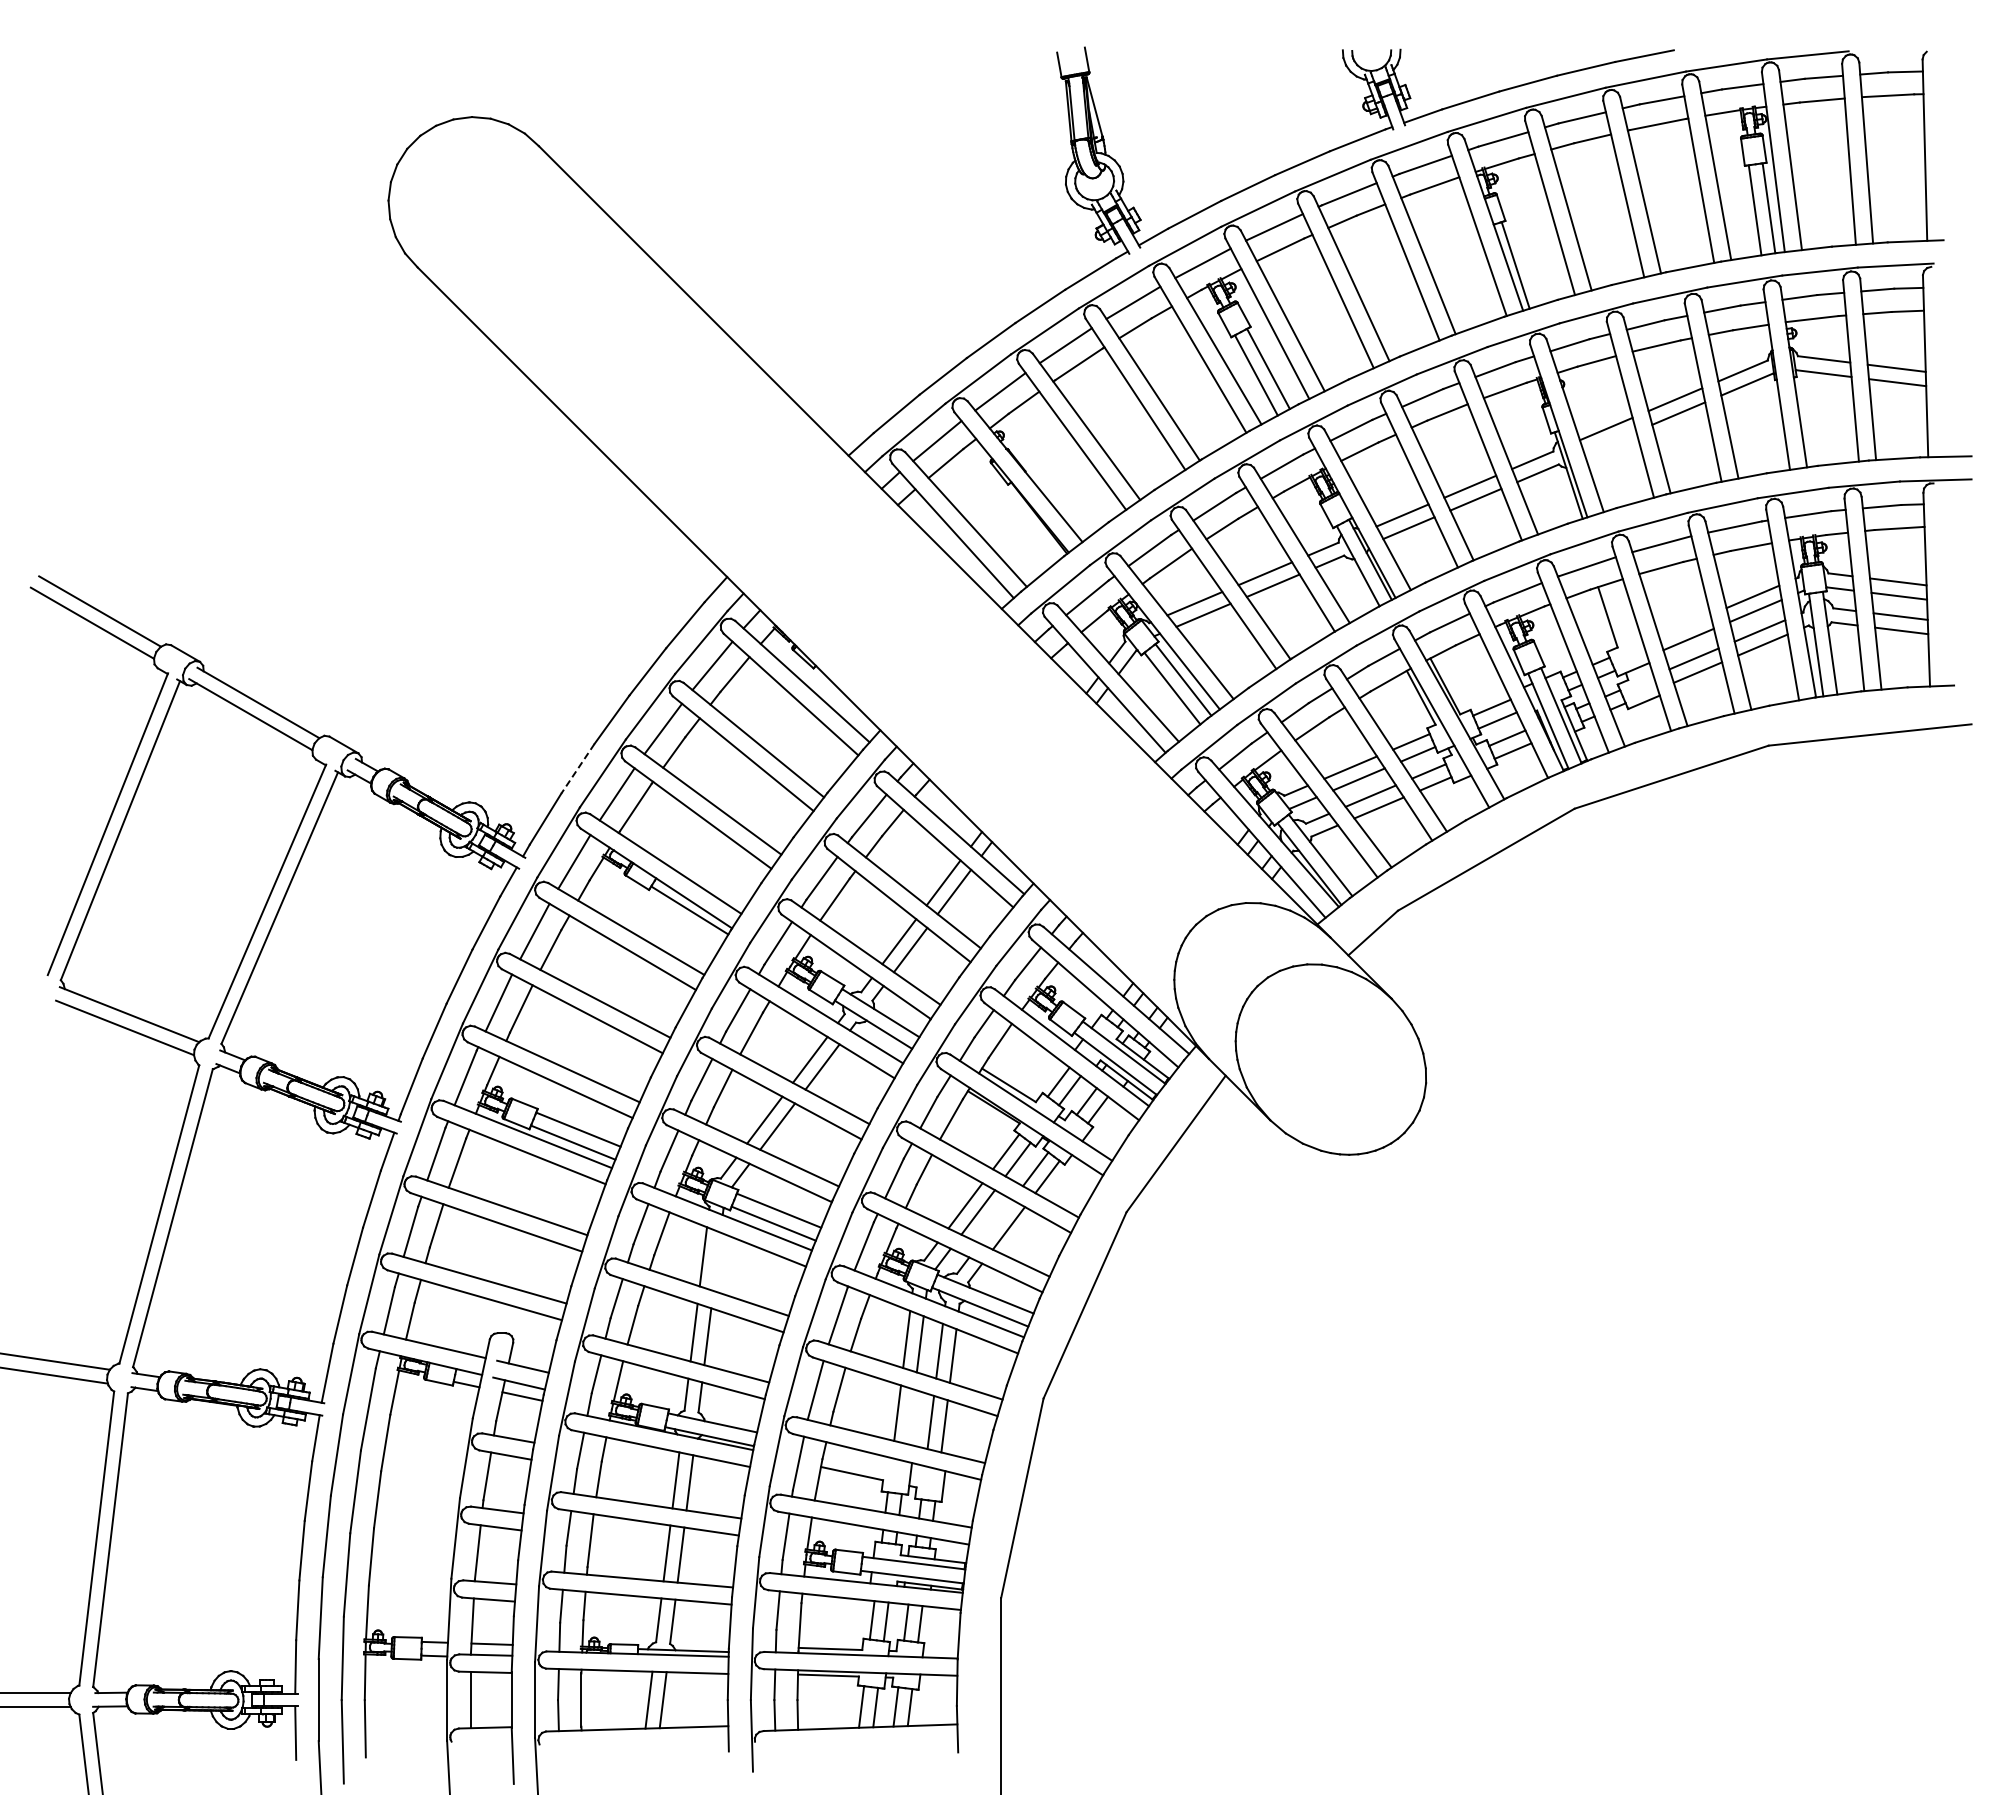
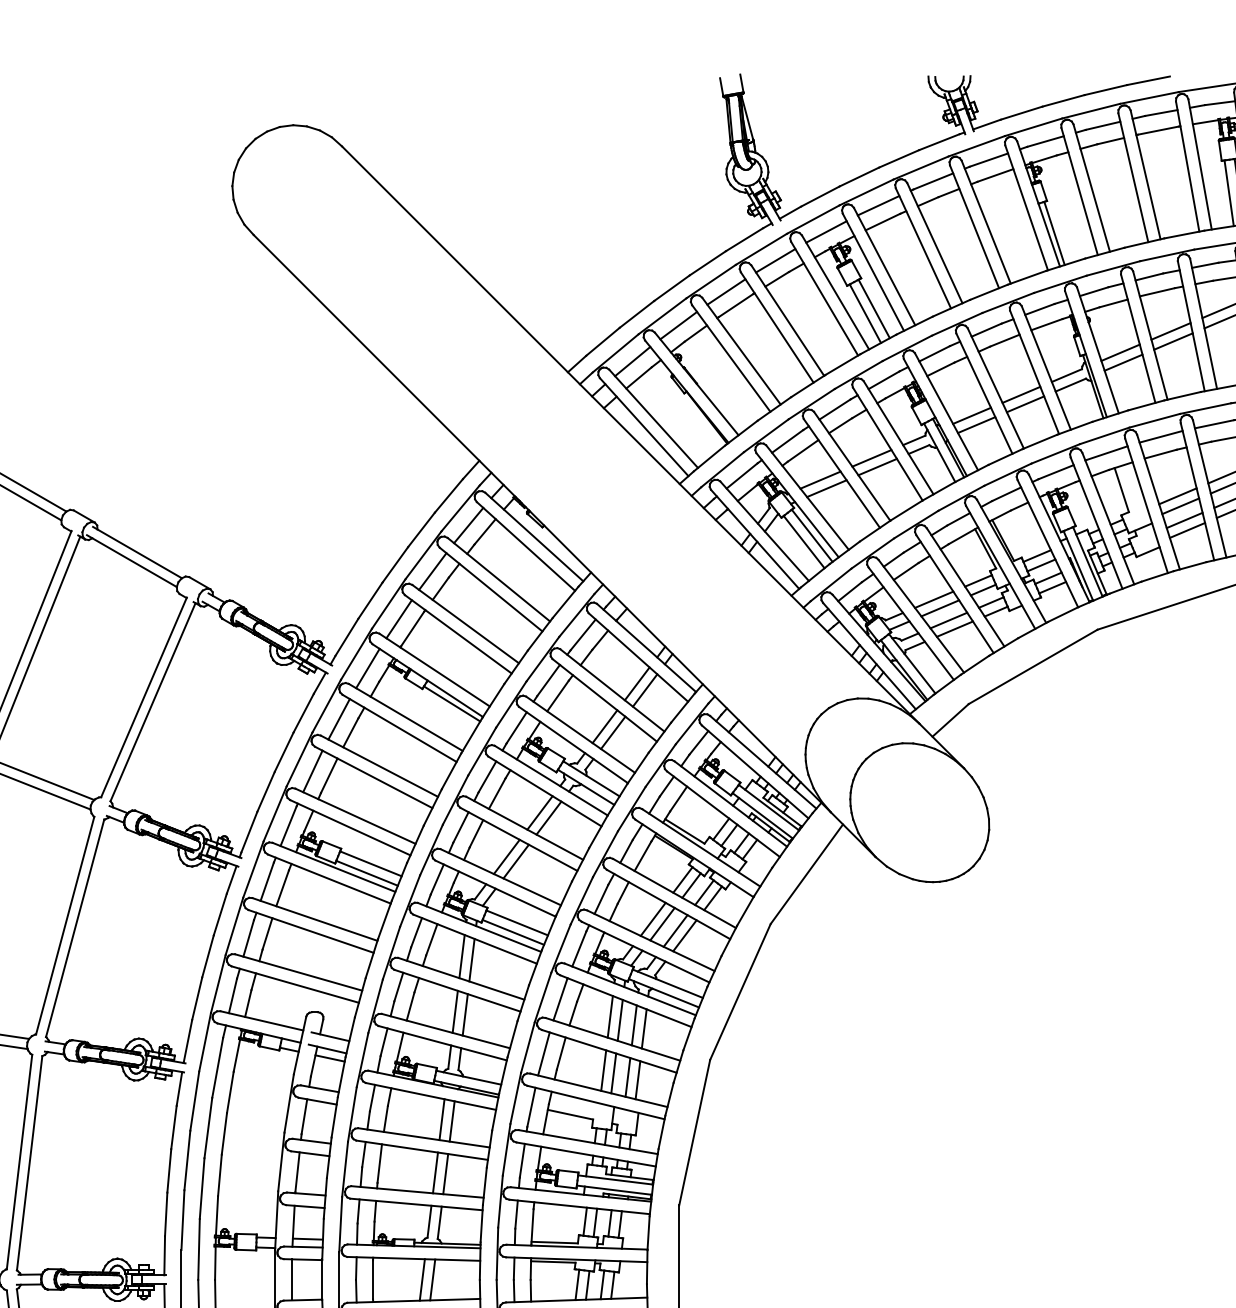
line: (1610, 442) -> (1123, 362), added
line: (1684, 625) -> (1177, 496), added
line: (577, 768) -> (370, 600), dashed -> solid
line: (995, 1221) -> (675, 930), added
line: (716, 1261) -> (471, 959), added
line: (911, 1416) -> (613, 1073), added

